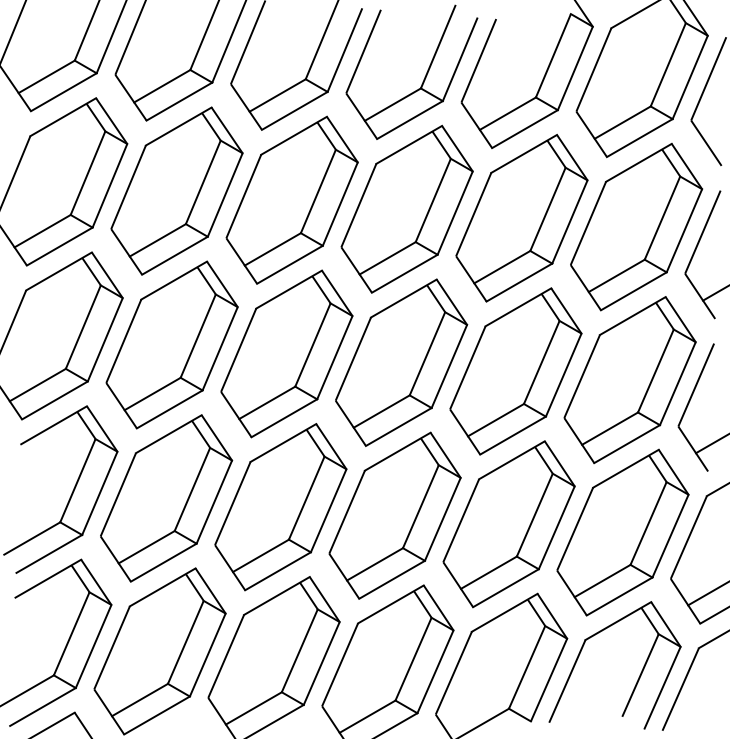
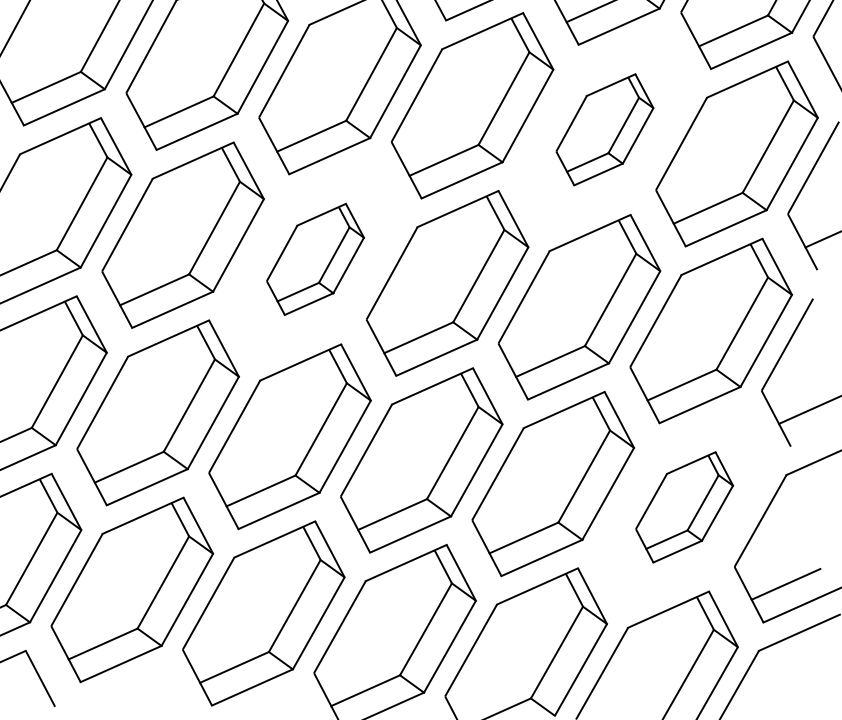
part: (521, 217) -> (604, 129), size x0.6
part: (286, 353) -> (315, 258), size x0.6
part: (622, 532) -> (684, 507), size x0.6

